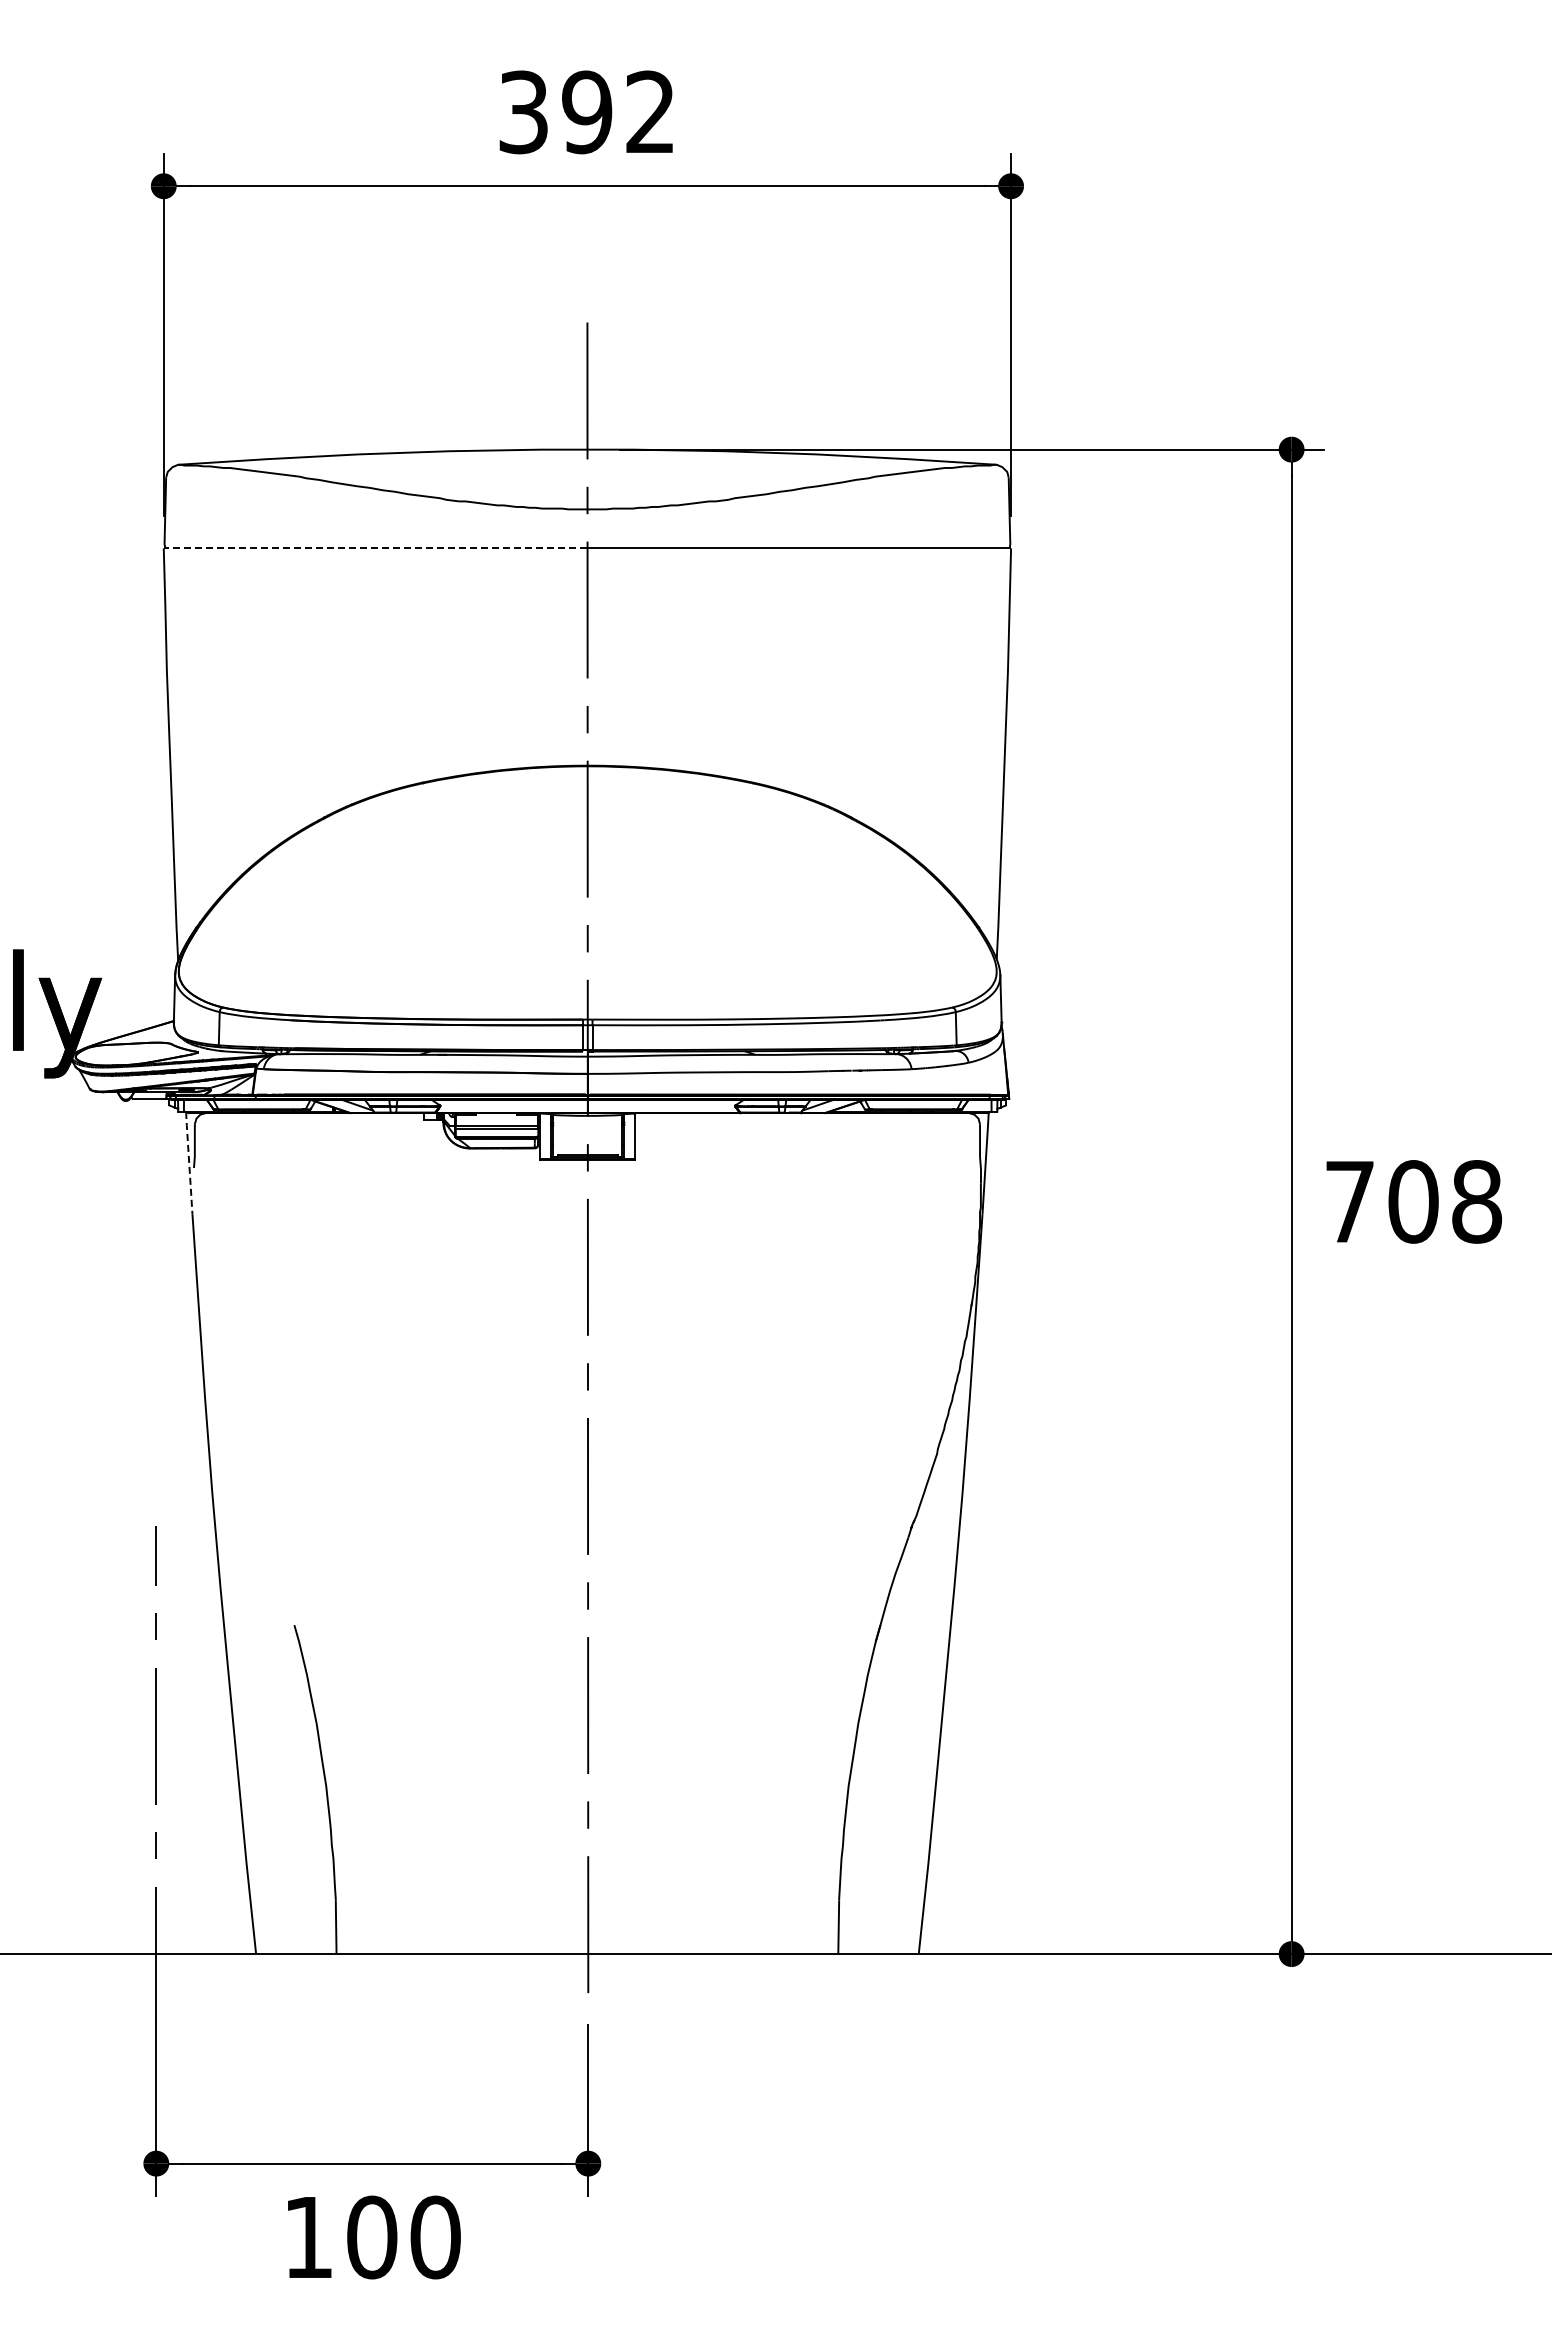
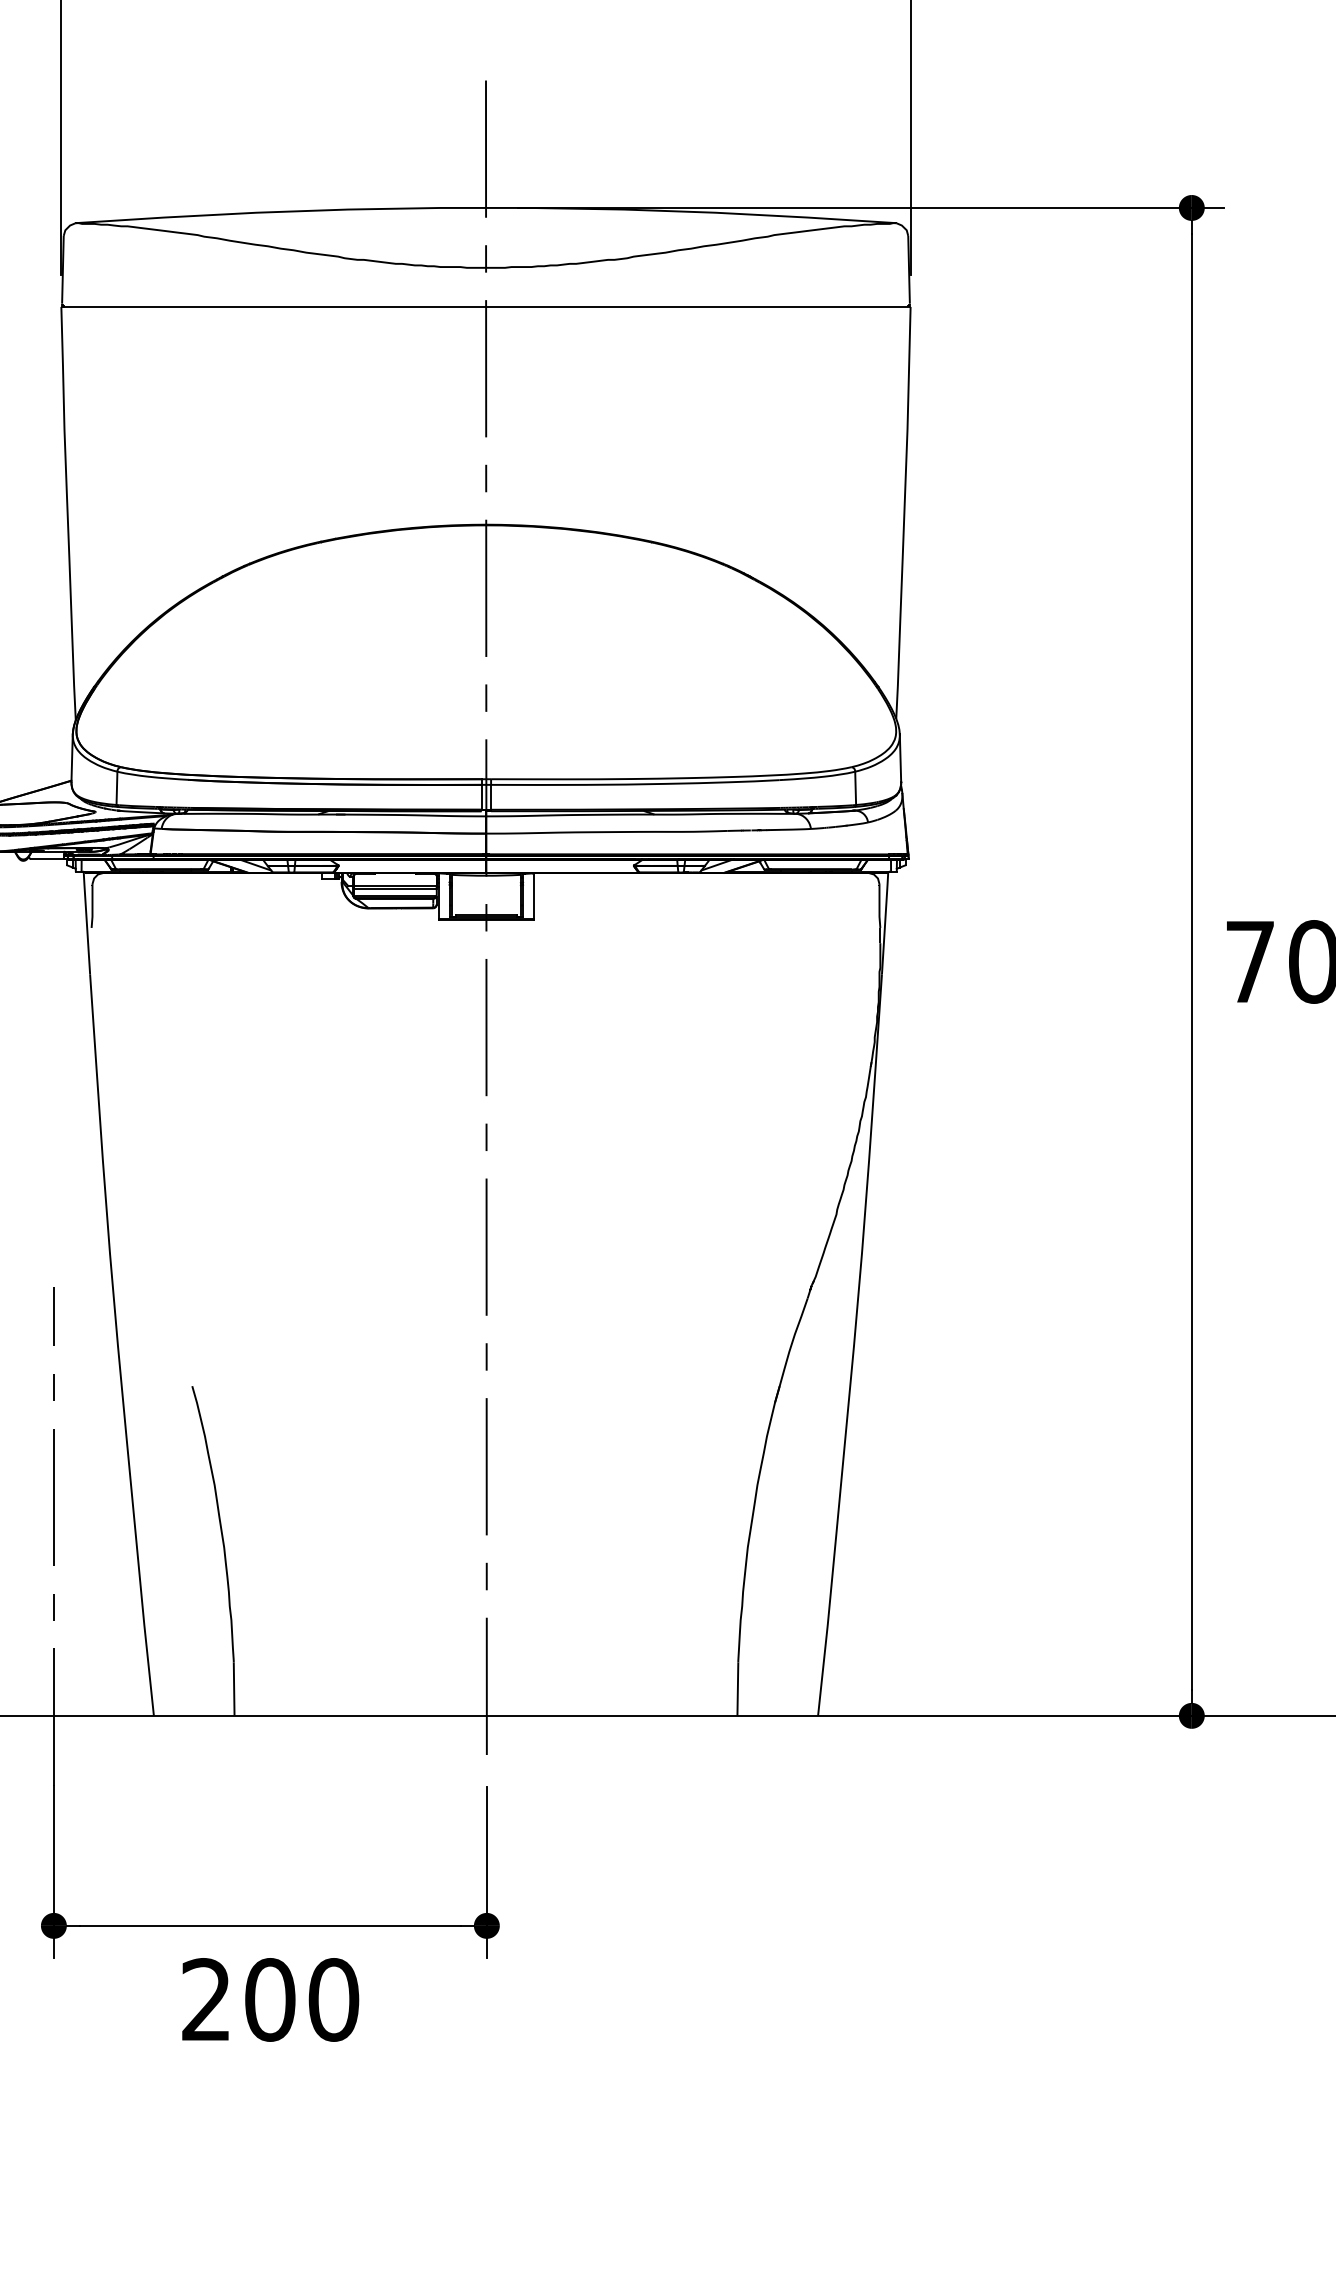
line: (375, 548) -> (273, 307), dashed -> solid
line: (189, 1162) -> (87, 922), dashed -> solid
text: (307, 2236) -> (205, 1998), 100 -> 200

